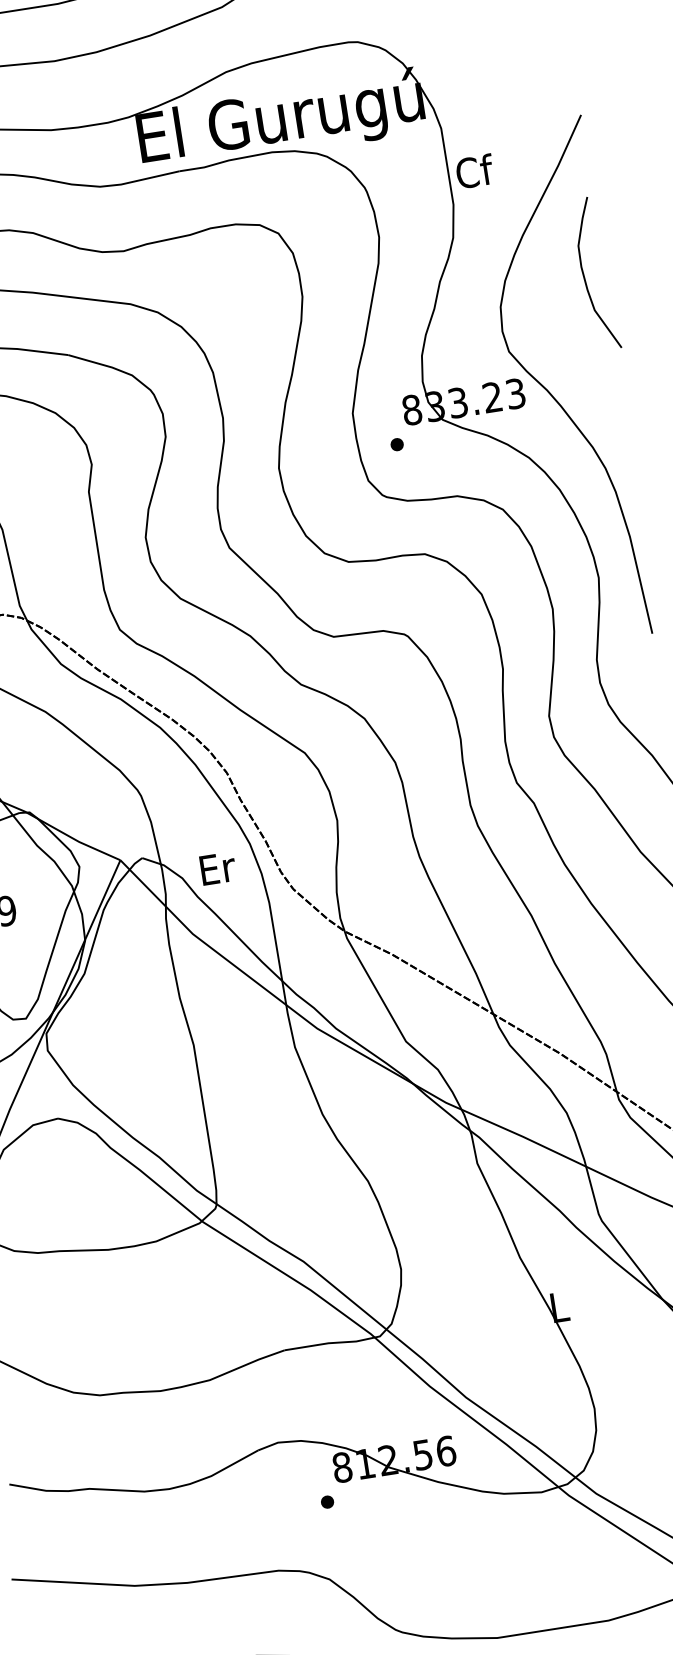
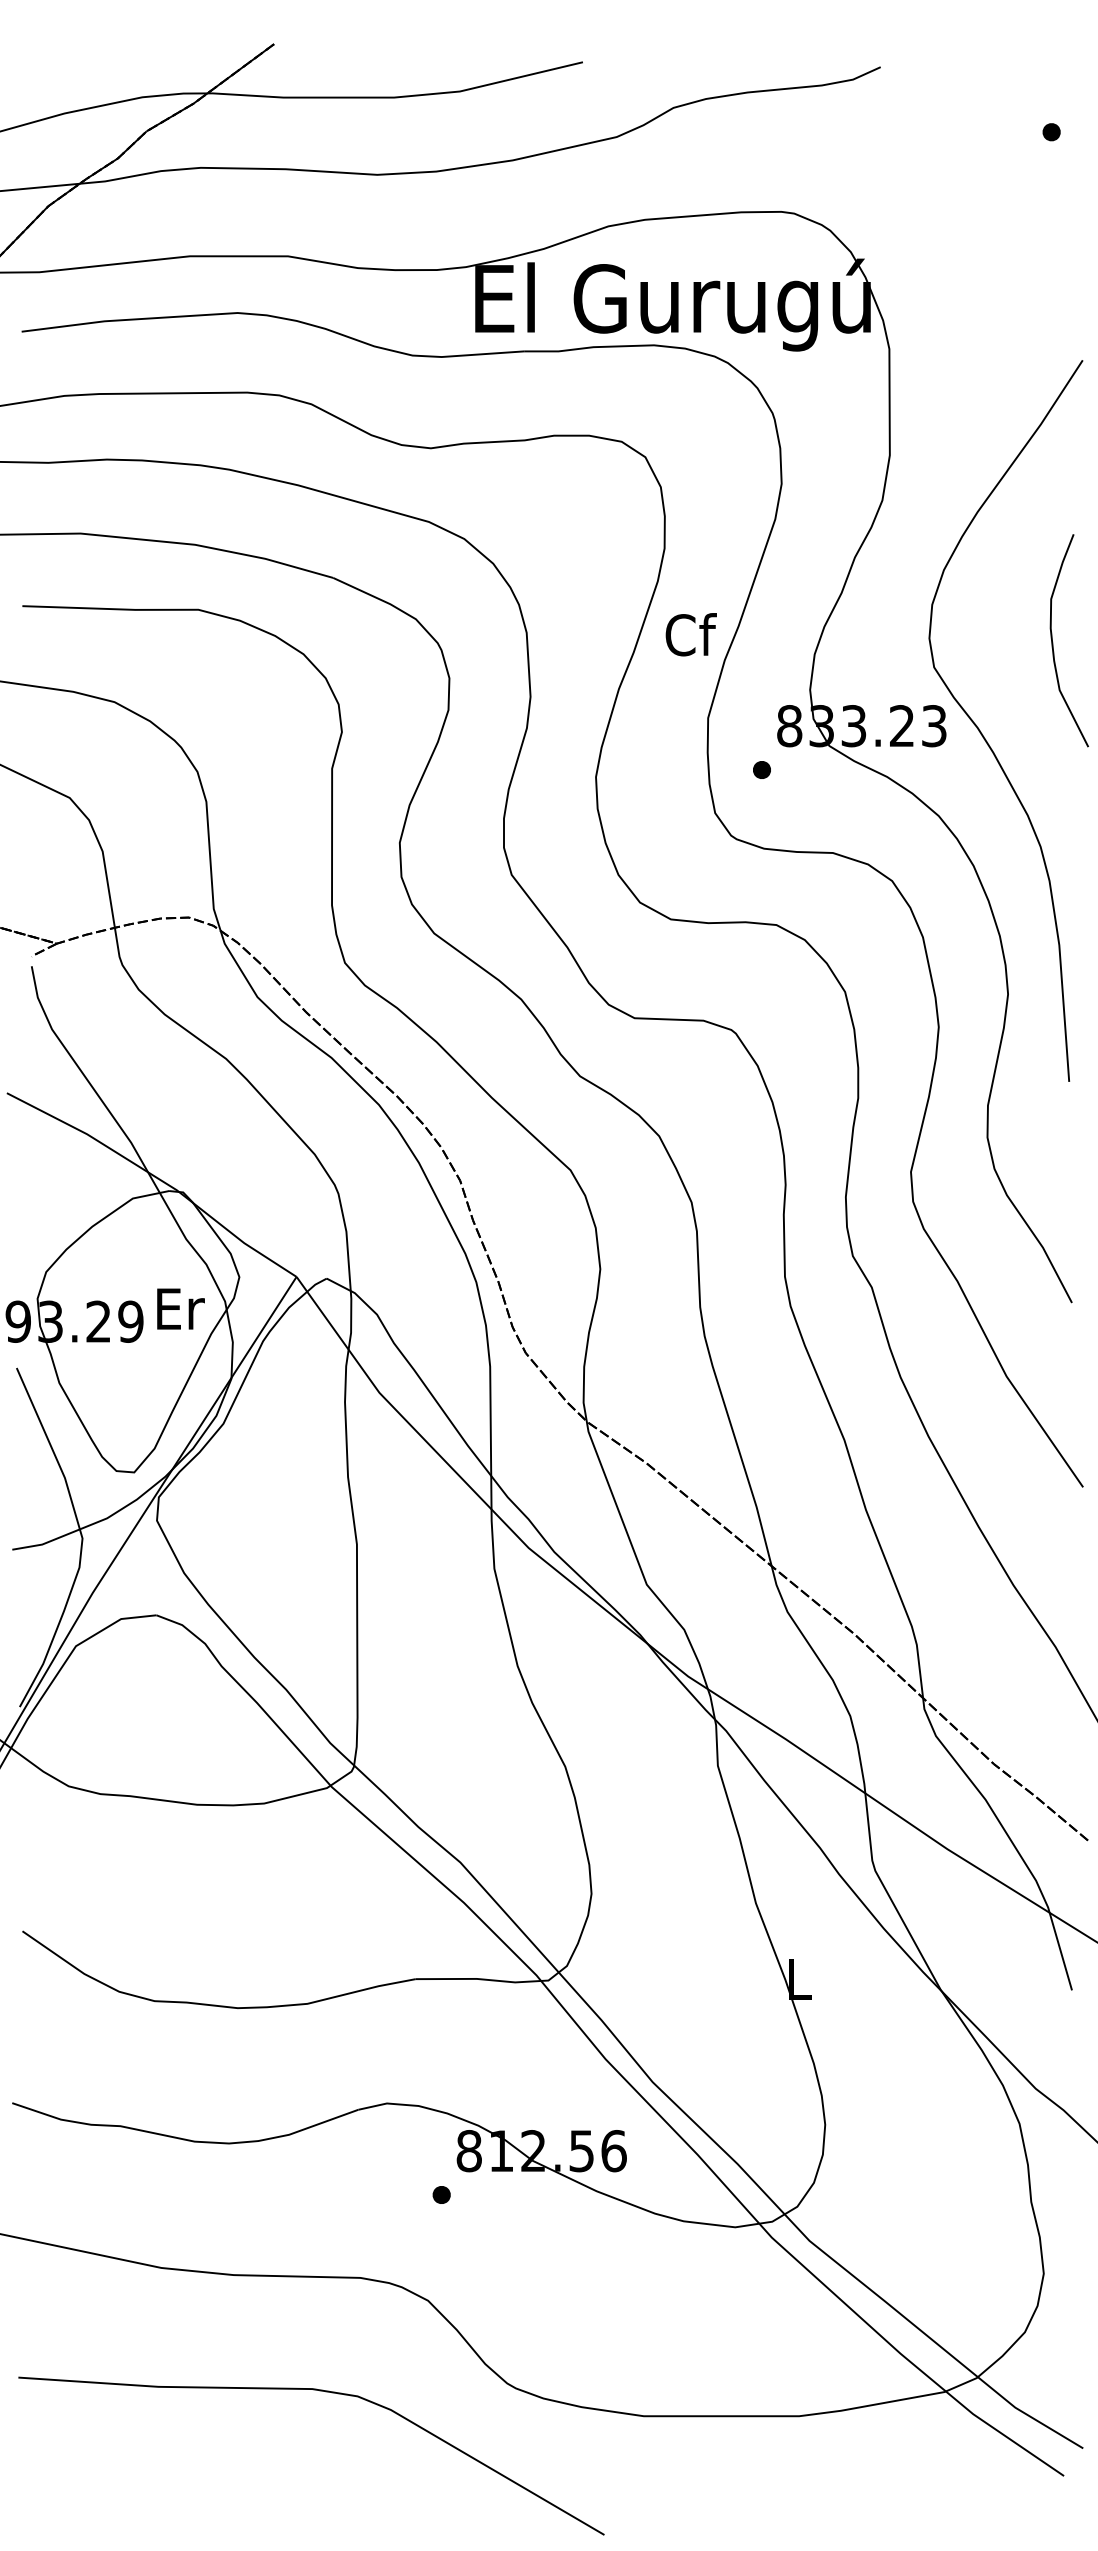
text: (474, 171) -> (690, 634), moved
curve: (584, 276) -> (1053, 642), moved
text: (217, 868) -> (180, 1308), moved

